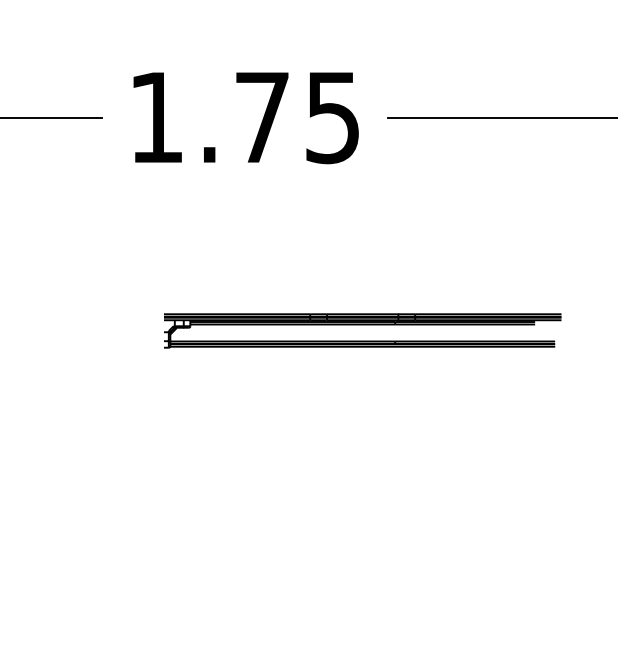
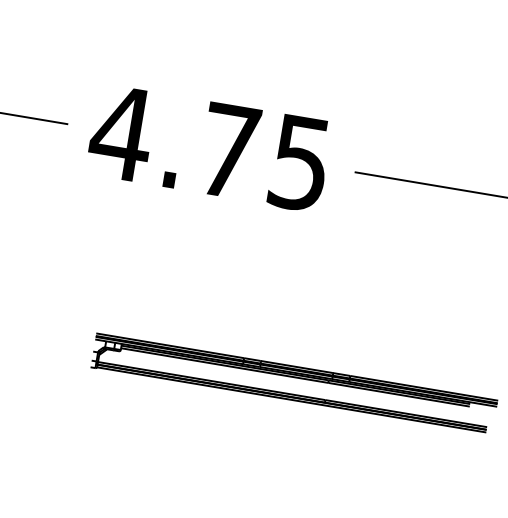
text: (155, 117) -> (120, 133), 1.75 -> 4.75

